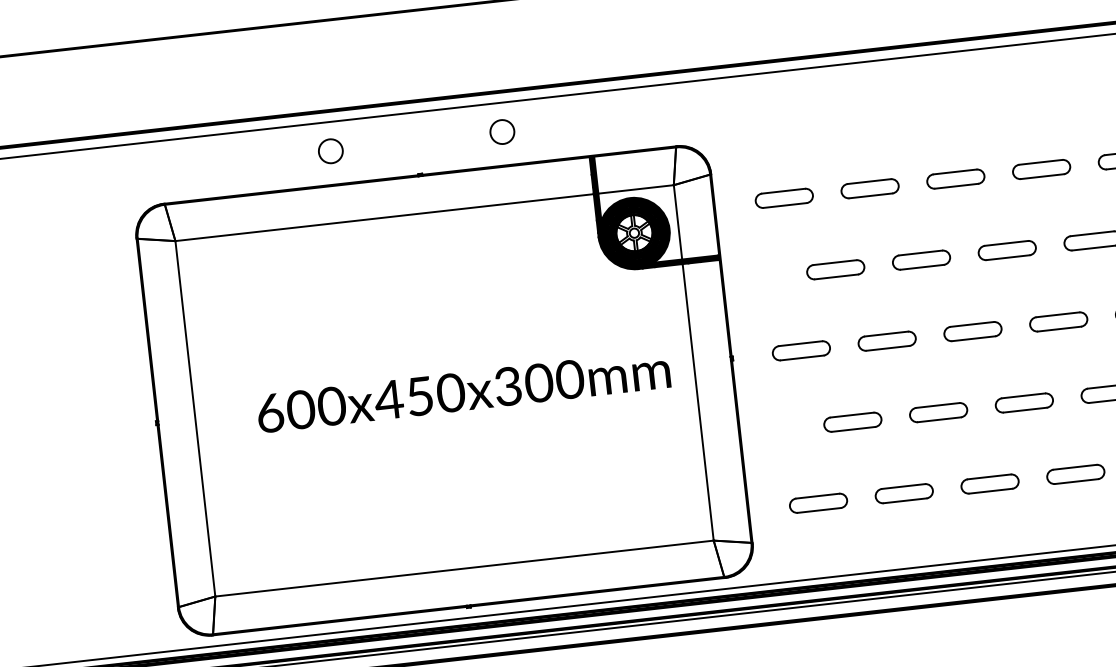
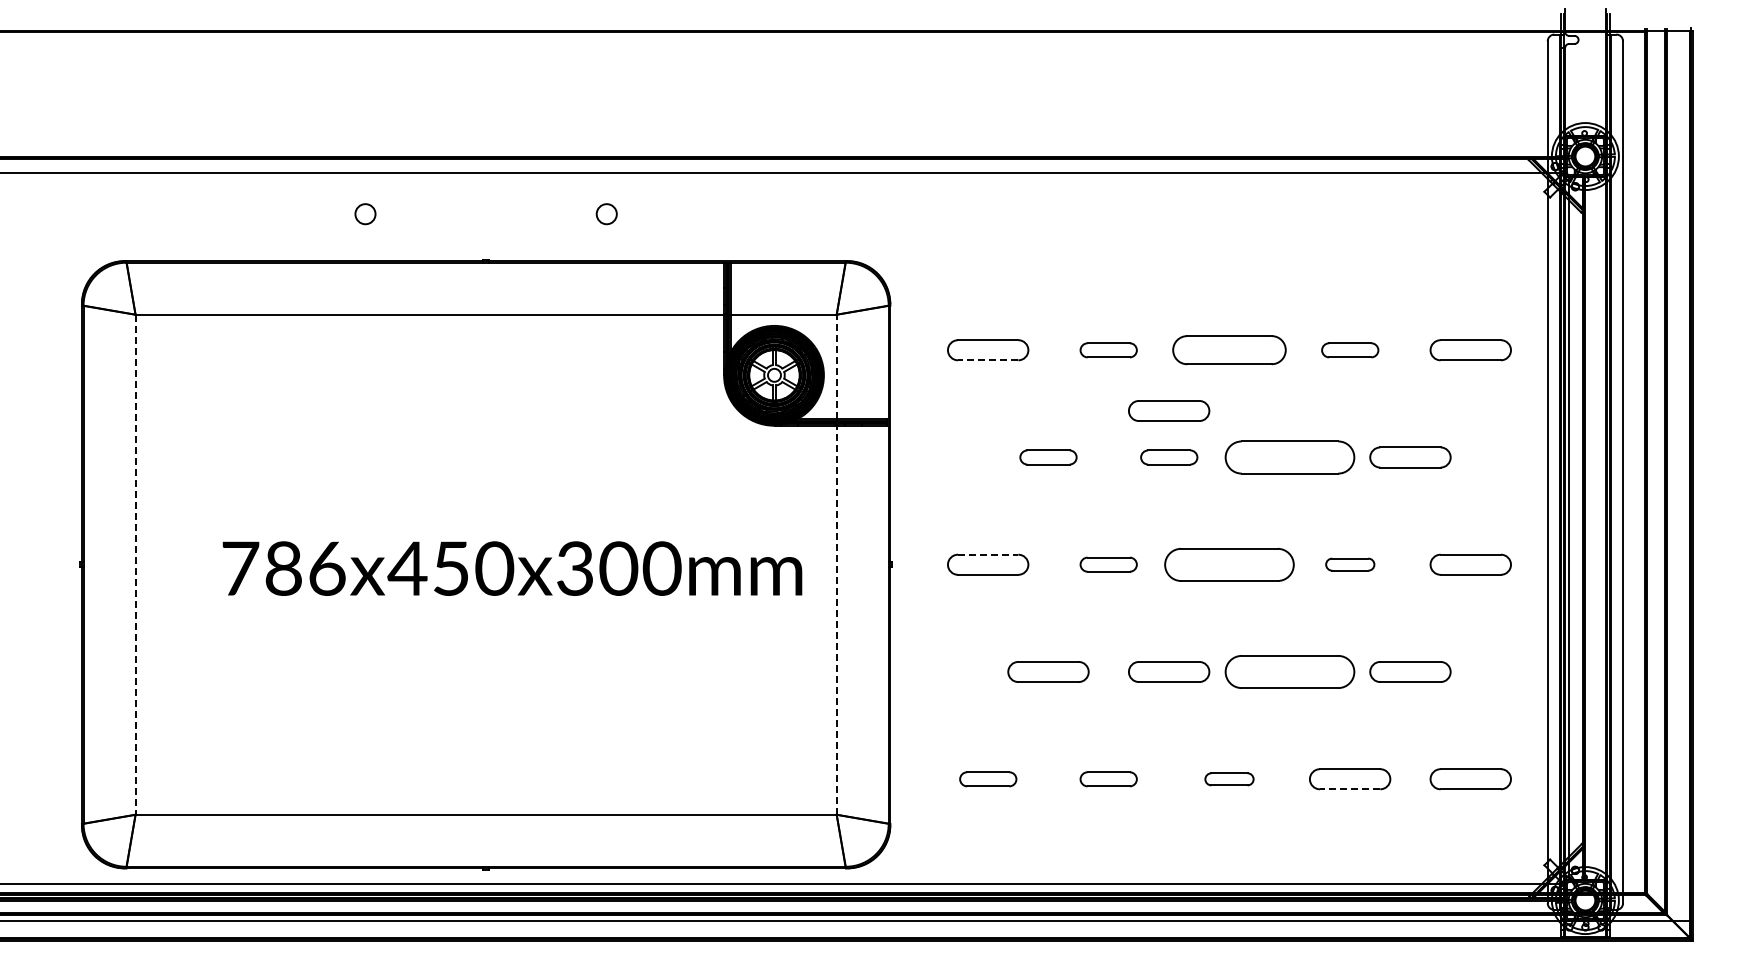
circle: (502, 131) -> (606, 213), size x0.6
circle: (330, 150) -> (365, 213), size x0.6
part: (1041, 169) -> (1350, 350), size x0.7
part: (955, 179) -> (1229, 350), size x1.4
part: (869, 188) -> (1108, 350), size x0.7
line: (784, 205) -> (987, 360), solid -> dashed
line: (677, 221) -> (836, 366), solid -> dashed
part: (918, 226) -> (1169, 410), added
part: (1007, 250) -> (1289, 457), size x1.6
part: (921, 260) -> (1169, 457), size x0.7
part: (835, 269) -> (1048, 457), size x0.7
part: (1058, 321) -> (1350, 564), size x0.6
part: (972, 331) -> (1229, 564), size x1.6
part: (886, 341) -> (1108, 564), size x0.7
line: (800, 343) -> (988, 554), solid -> dashed
line: (698, 402) -> (836, 620), solid -> dashed
part: (1024, 402) -> (1289, 671), size x1.6
text: (301, 409) -> (284, 568), 600x450x300mm -> 786x450x300mm
line: (195, 419) -> (135, 565), solid -> dashed
line: (1076, 481) -> (1349, 789), solid -> dashed
part: (990, 484) -> (1229, 779), size x0.6
part: (904, 493) -> (1108, 779), size x0.7
part: (818, 503) -> (988, 779), size x0.7

